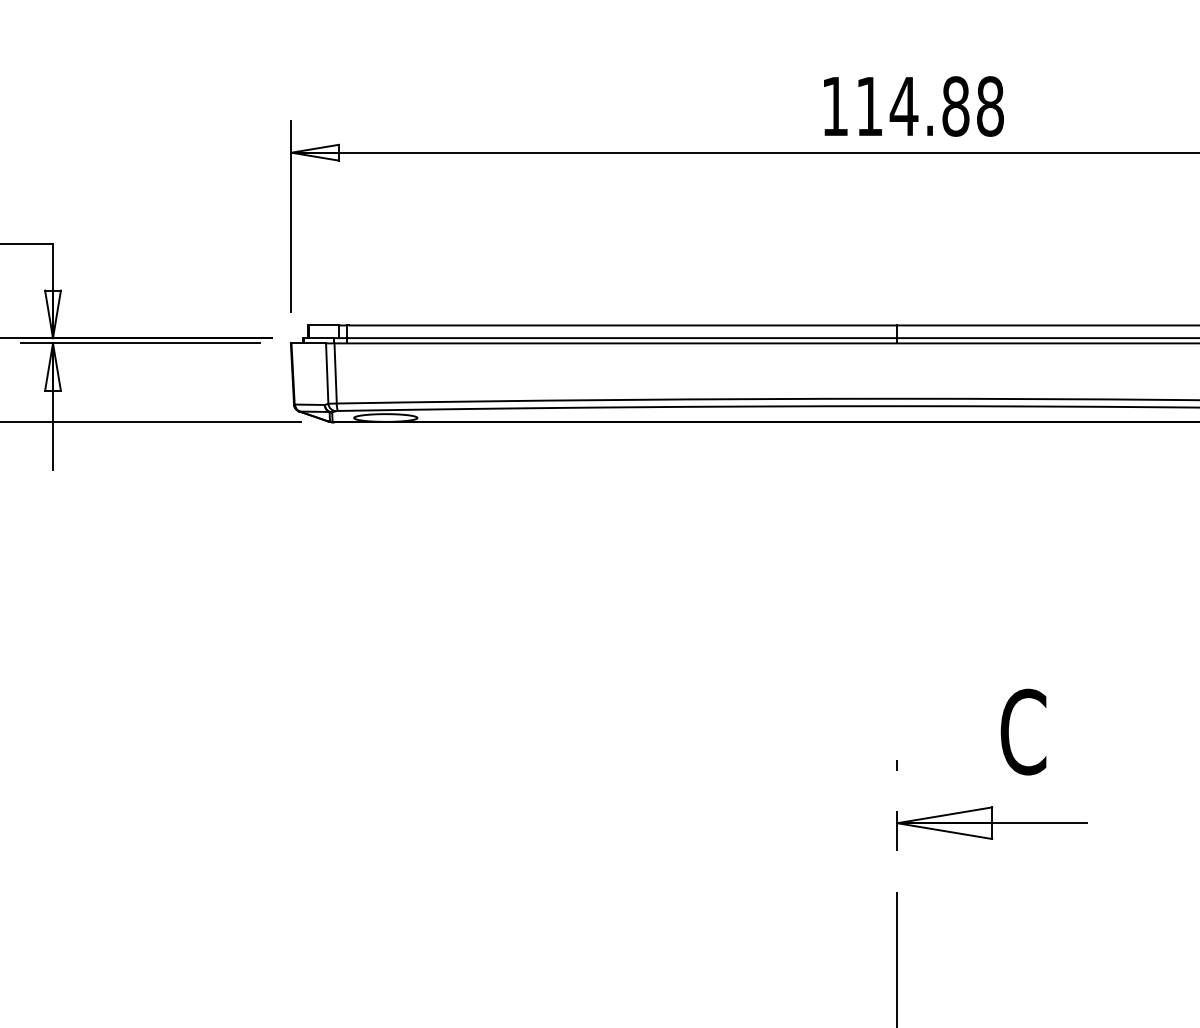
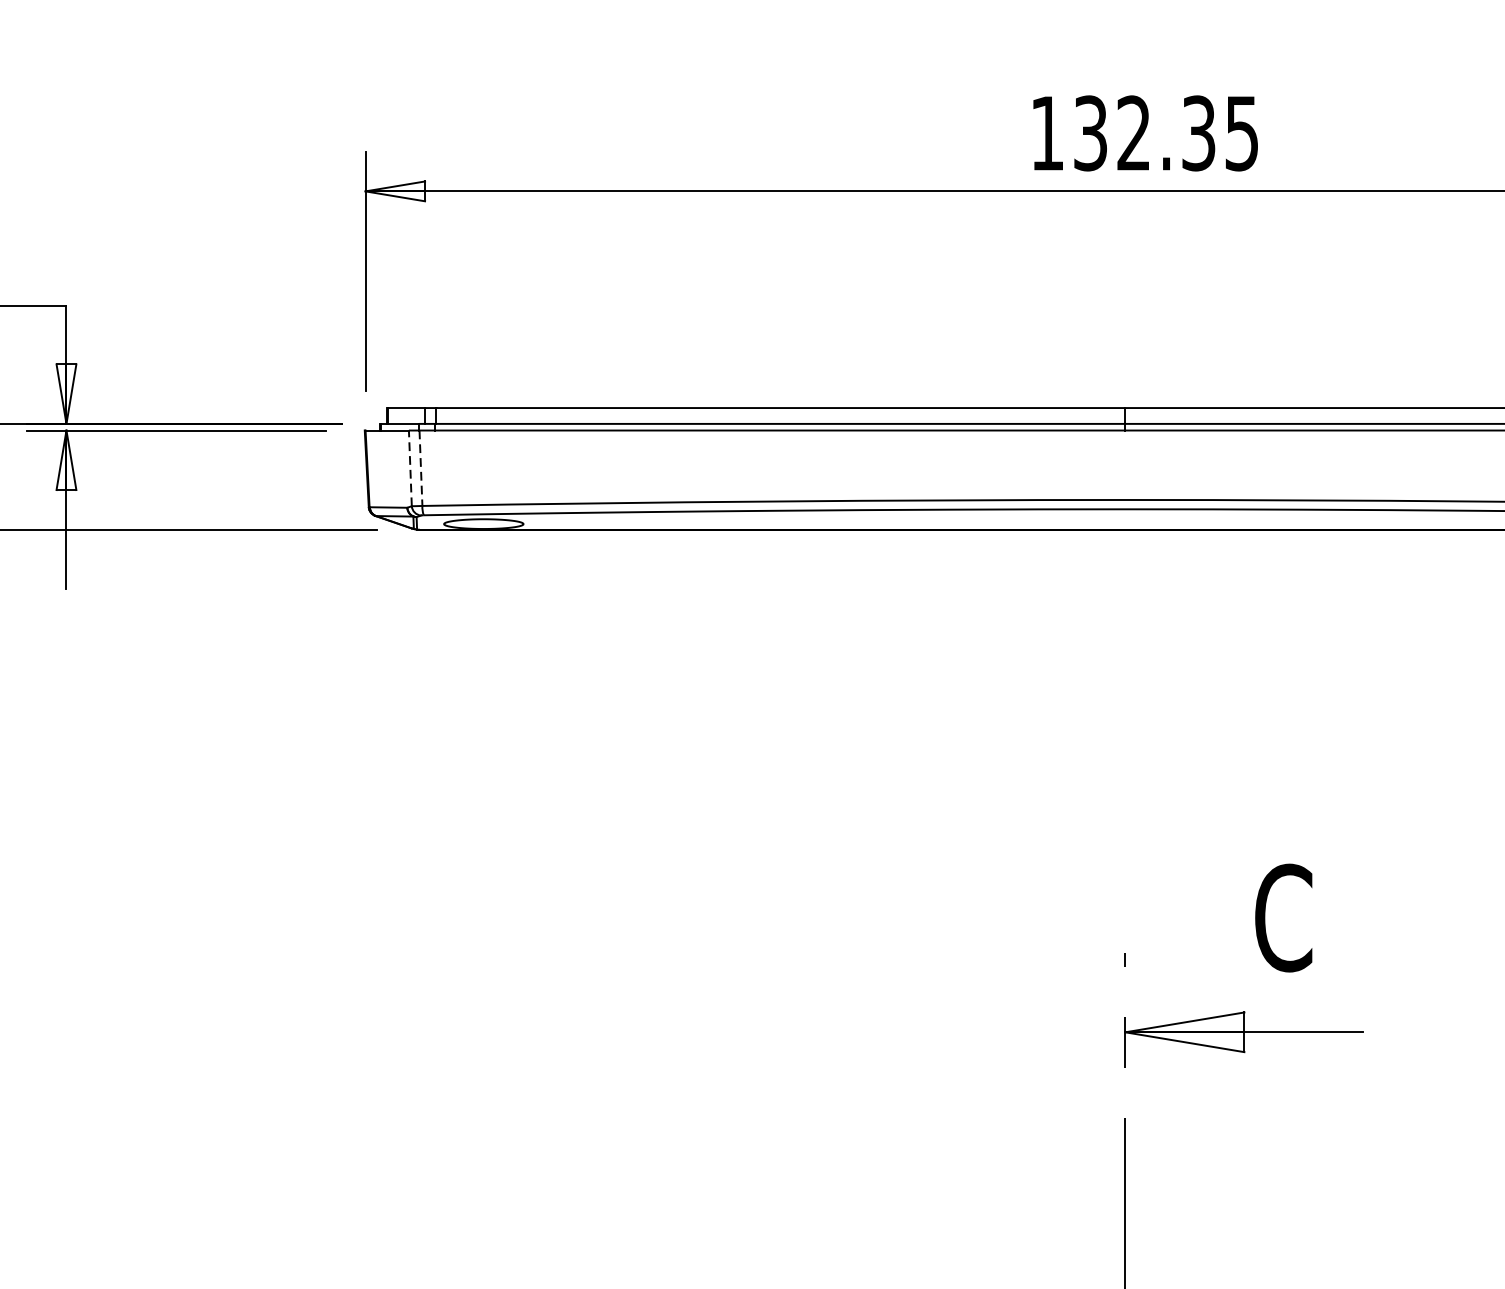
text: (929, 106) -> (1165, 133), 114.88 -> 132.35
line: (327, 373) -> (410, 468), solid -> dashed
line: (335, 373) -> (420, 468), solid -> dashed

